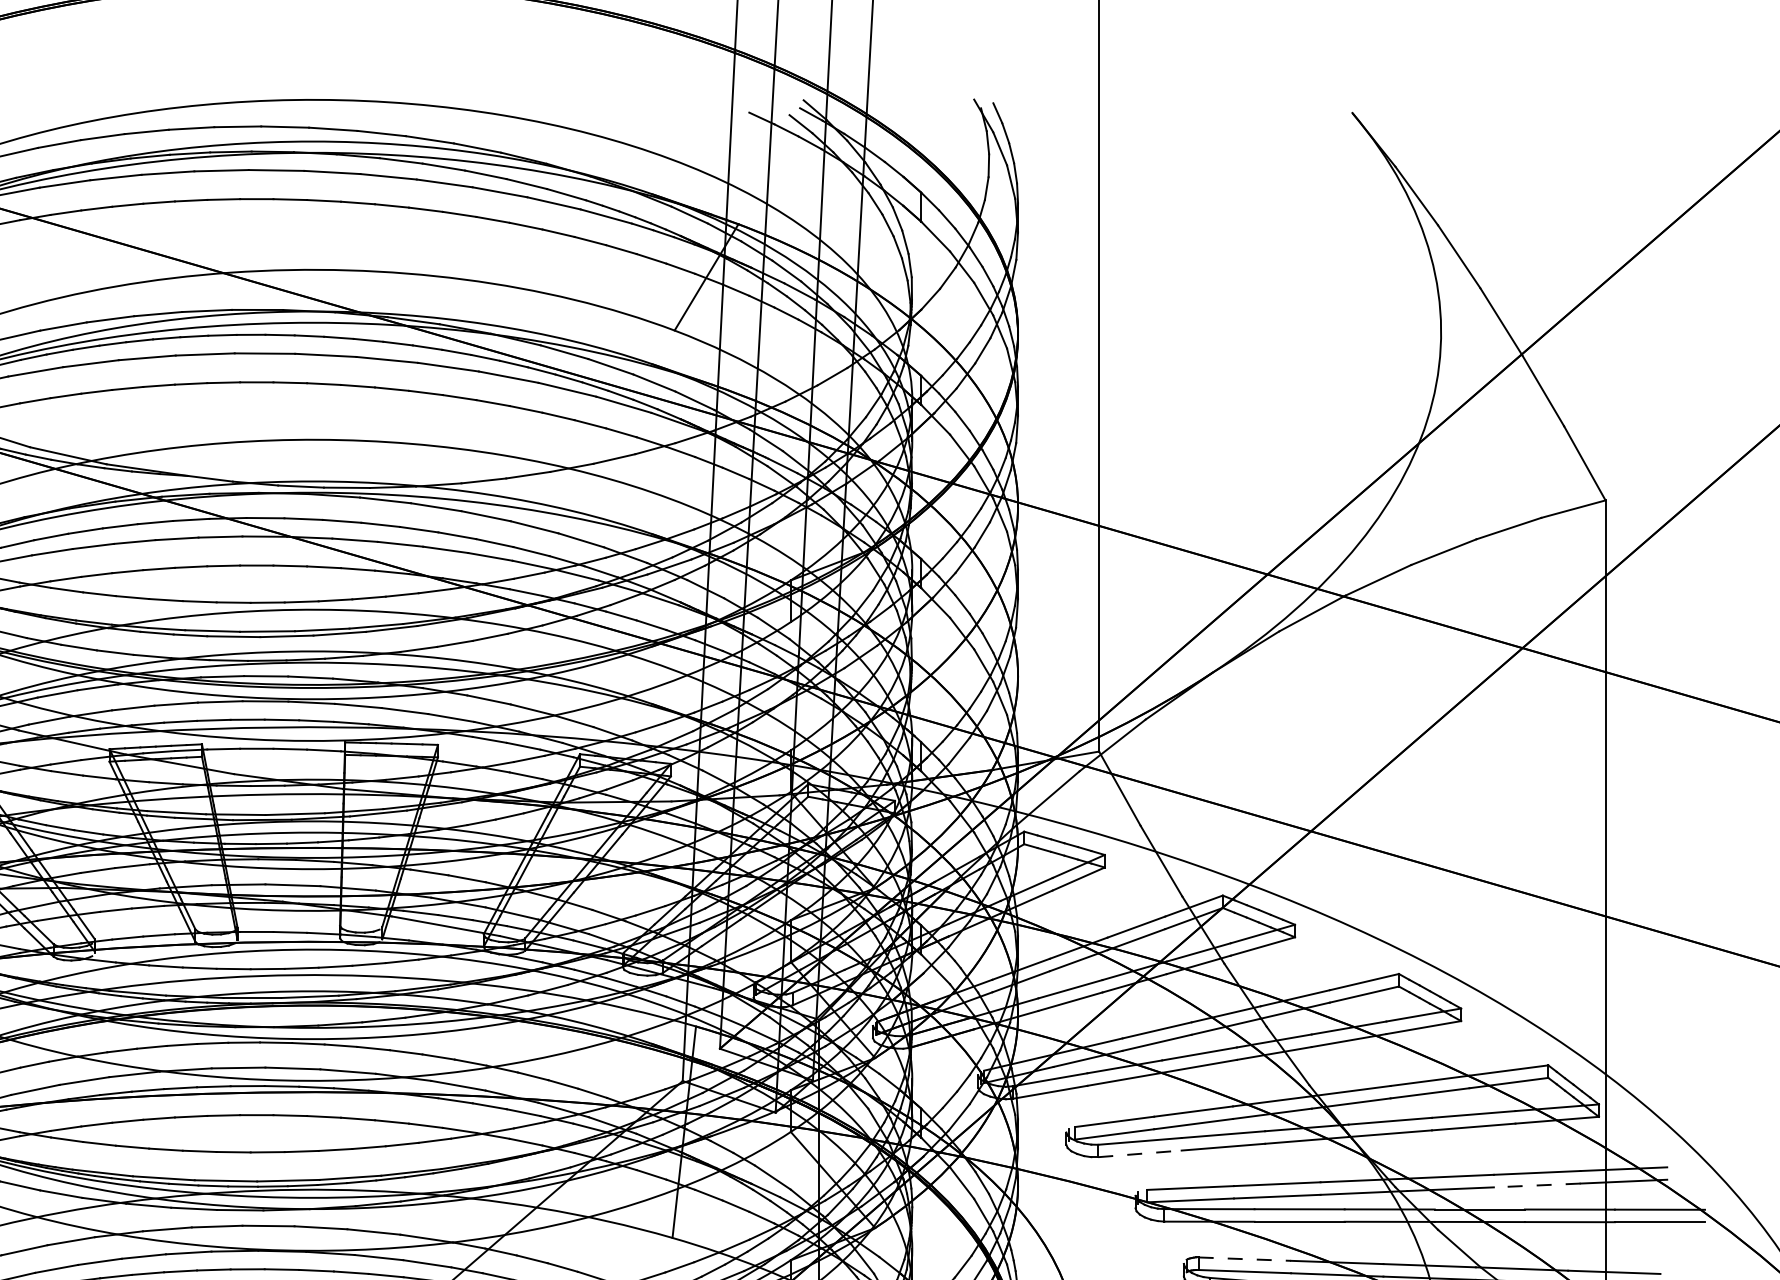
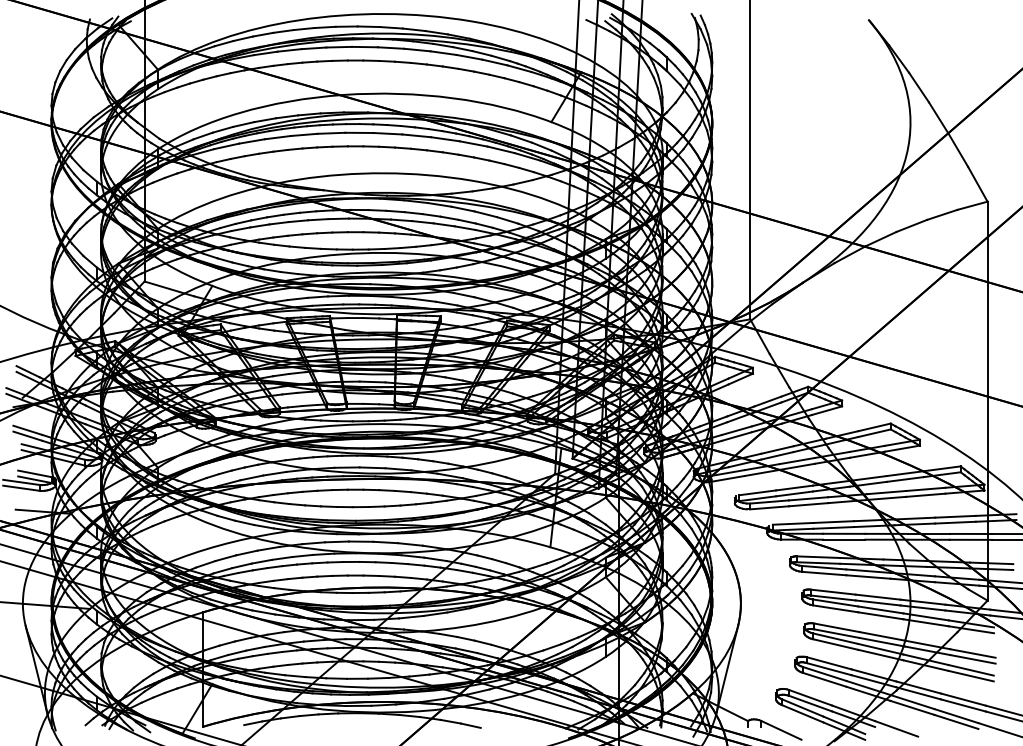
line: (1140, 1153) -> (769, 507), dashed -> solid
line: (1537, 1185) -> (955, 522), dashed -> solid
line: (1244, 1259) -> (818, 557), dashed -> solid

